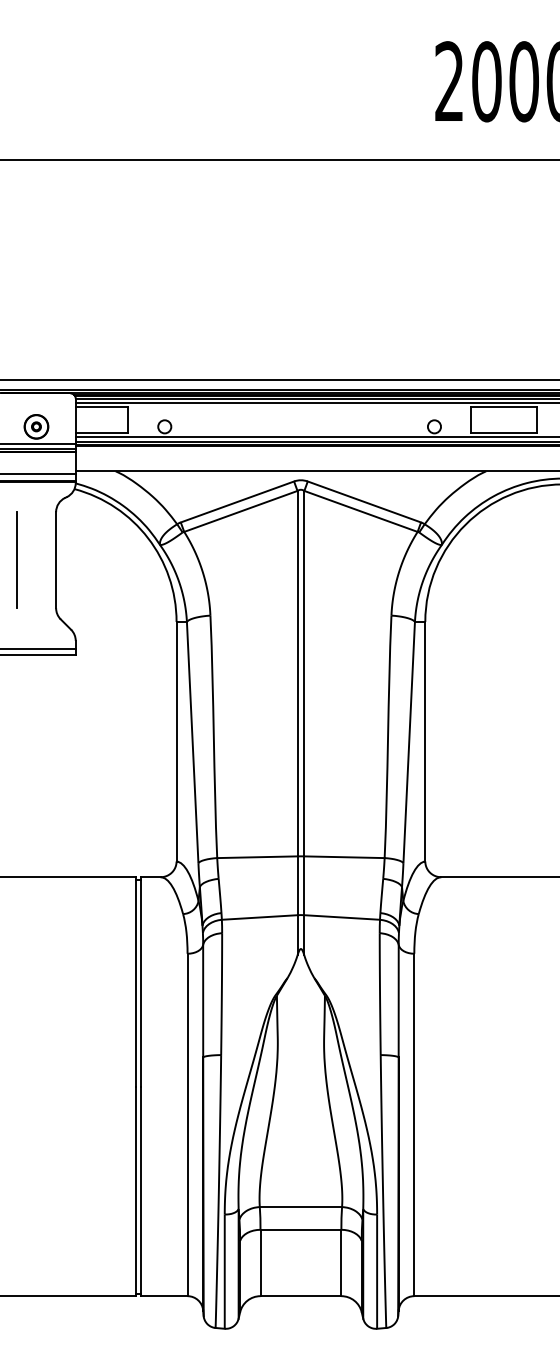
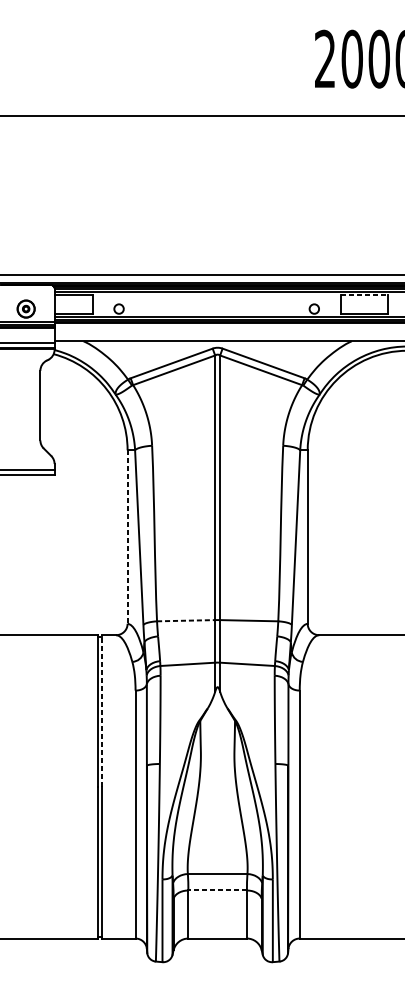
line: (503, 407) -> (364, 295), solid -> dashed
line: (16, 559) -> (11, 405), removed
line: (176, 741) -> (127, 536), solid -> dashed
line: (257, 857) -> (186, 620), solid -> dashed
line: (141, 981) -> (102, 710), solid -> dashed
line: (300, 1229) -> (217, 890), solid -> dashed

